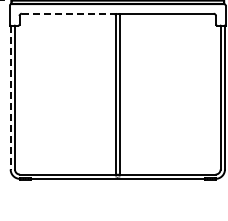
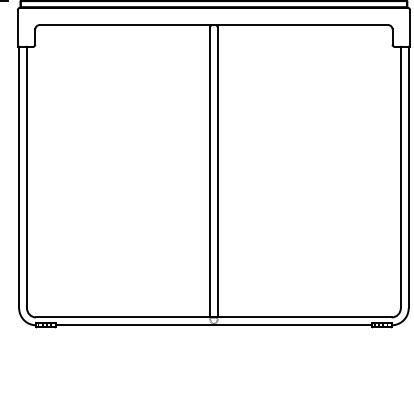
line: (69, 13) -> (126, 24), dashed -> solid
line: (10, 97) -> (18, 177), dashed -> solid

